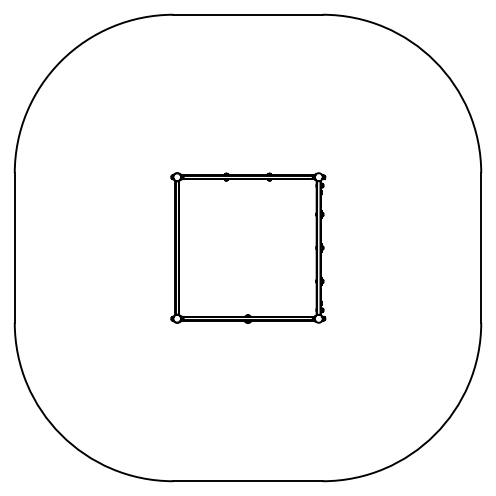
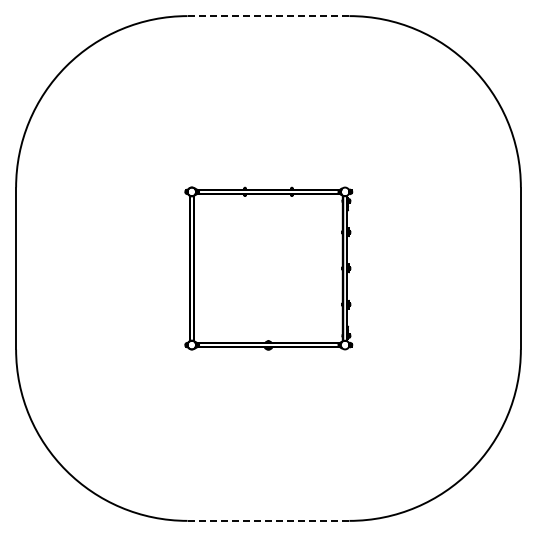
line: (248, 15) -> (268, 16), solid -> dashed
line: (248, 480) -> (268, 520), solid -> dashed

